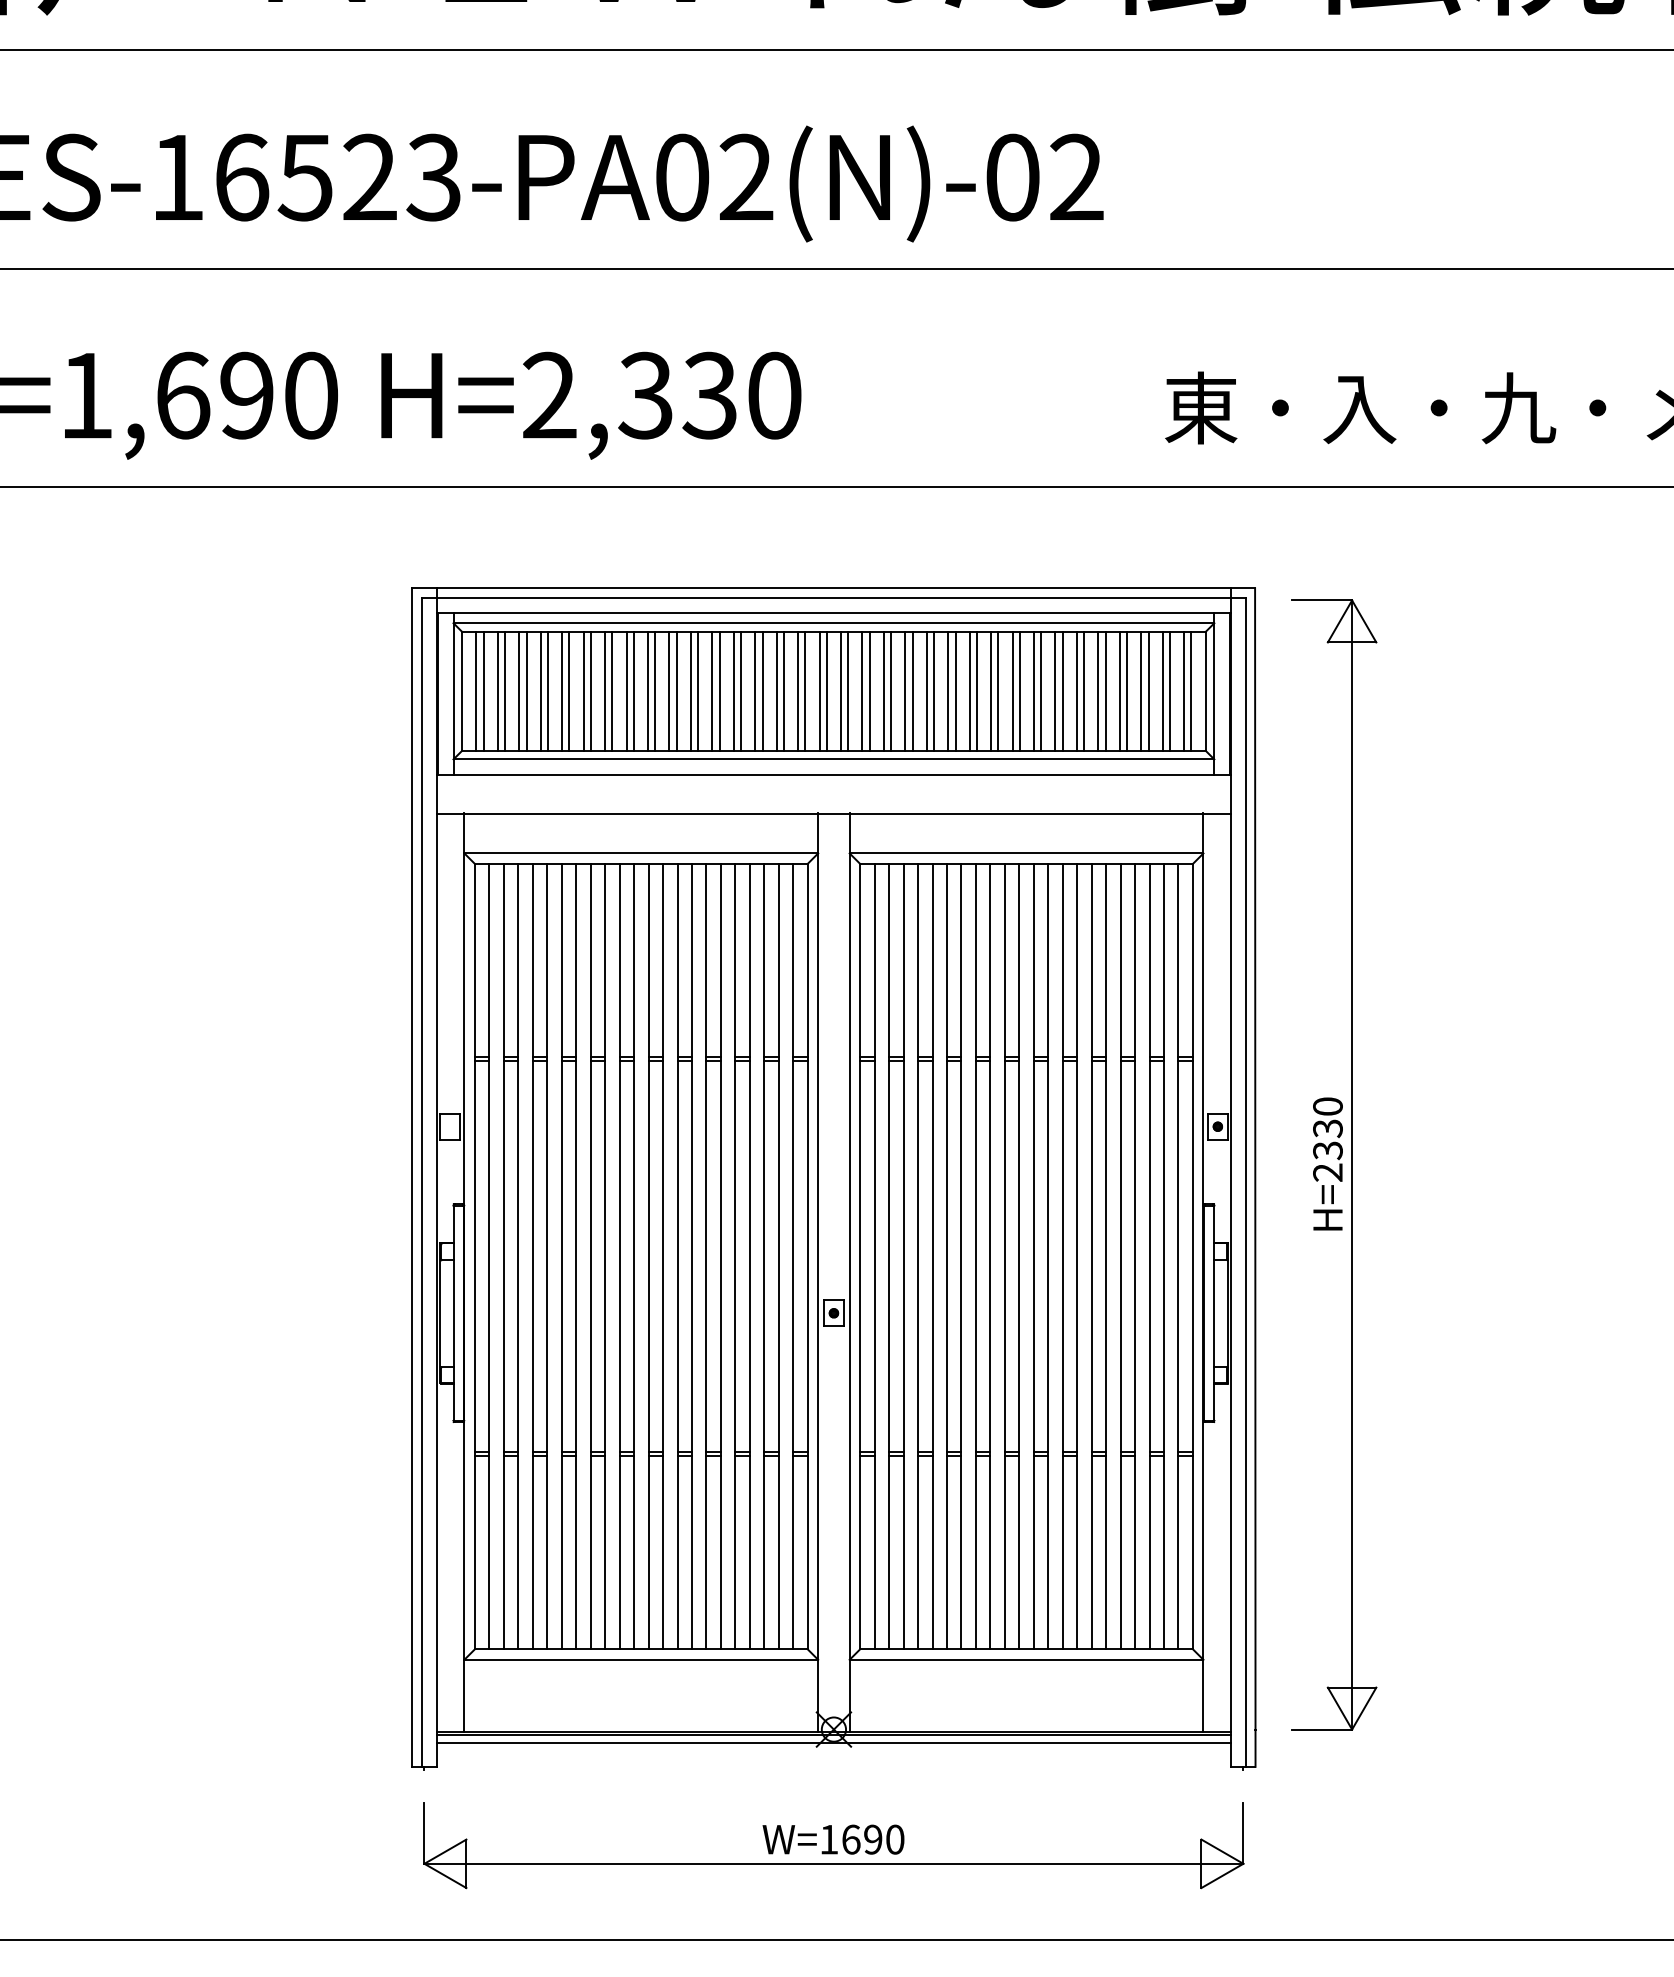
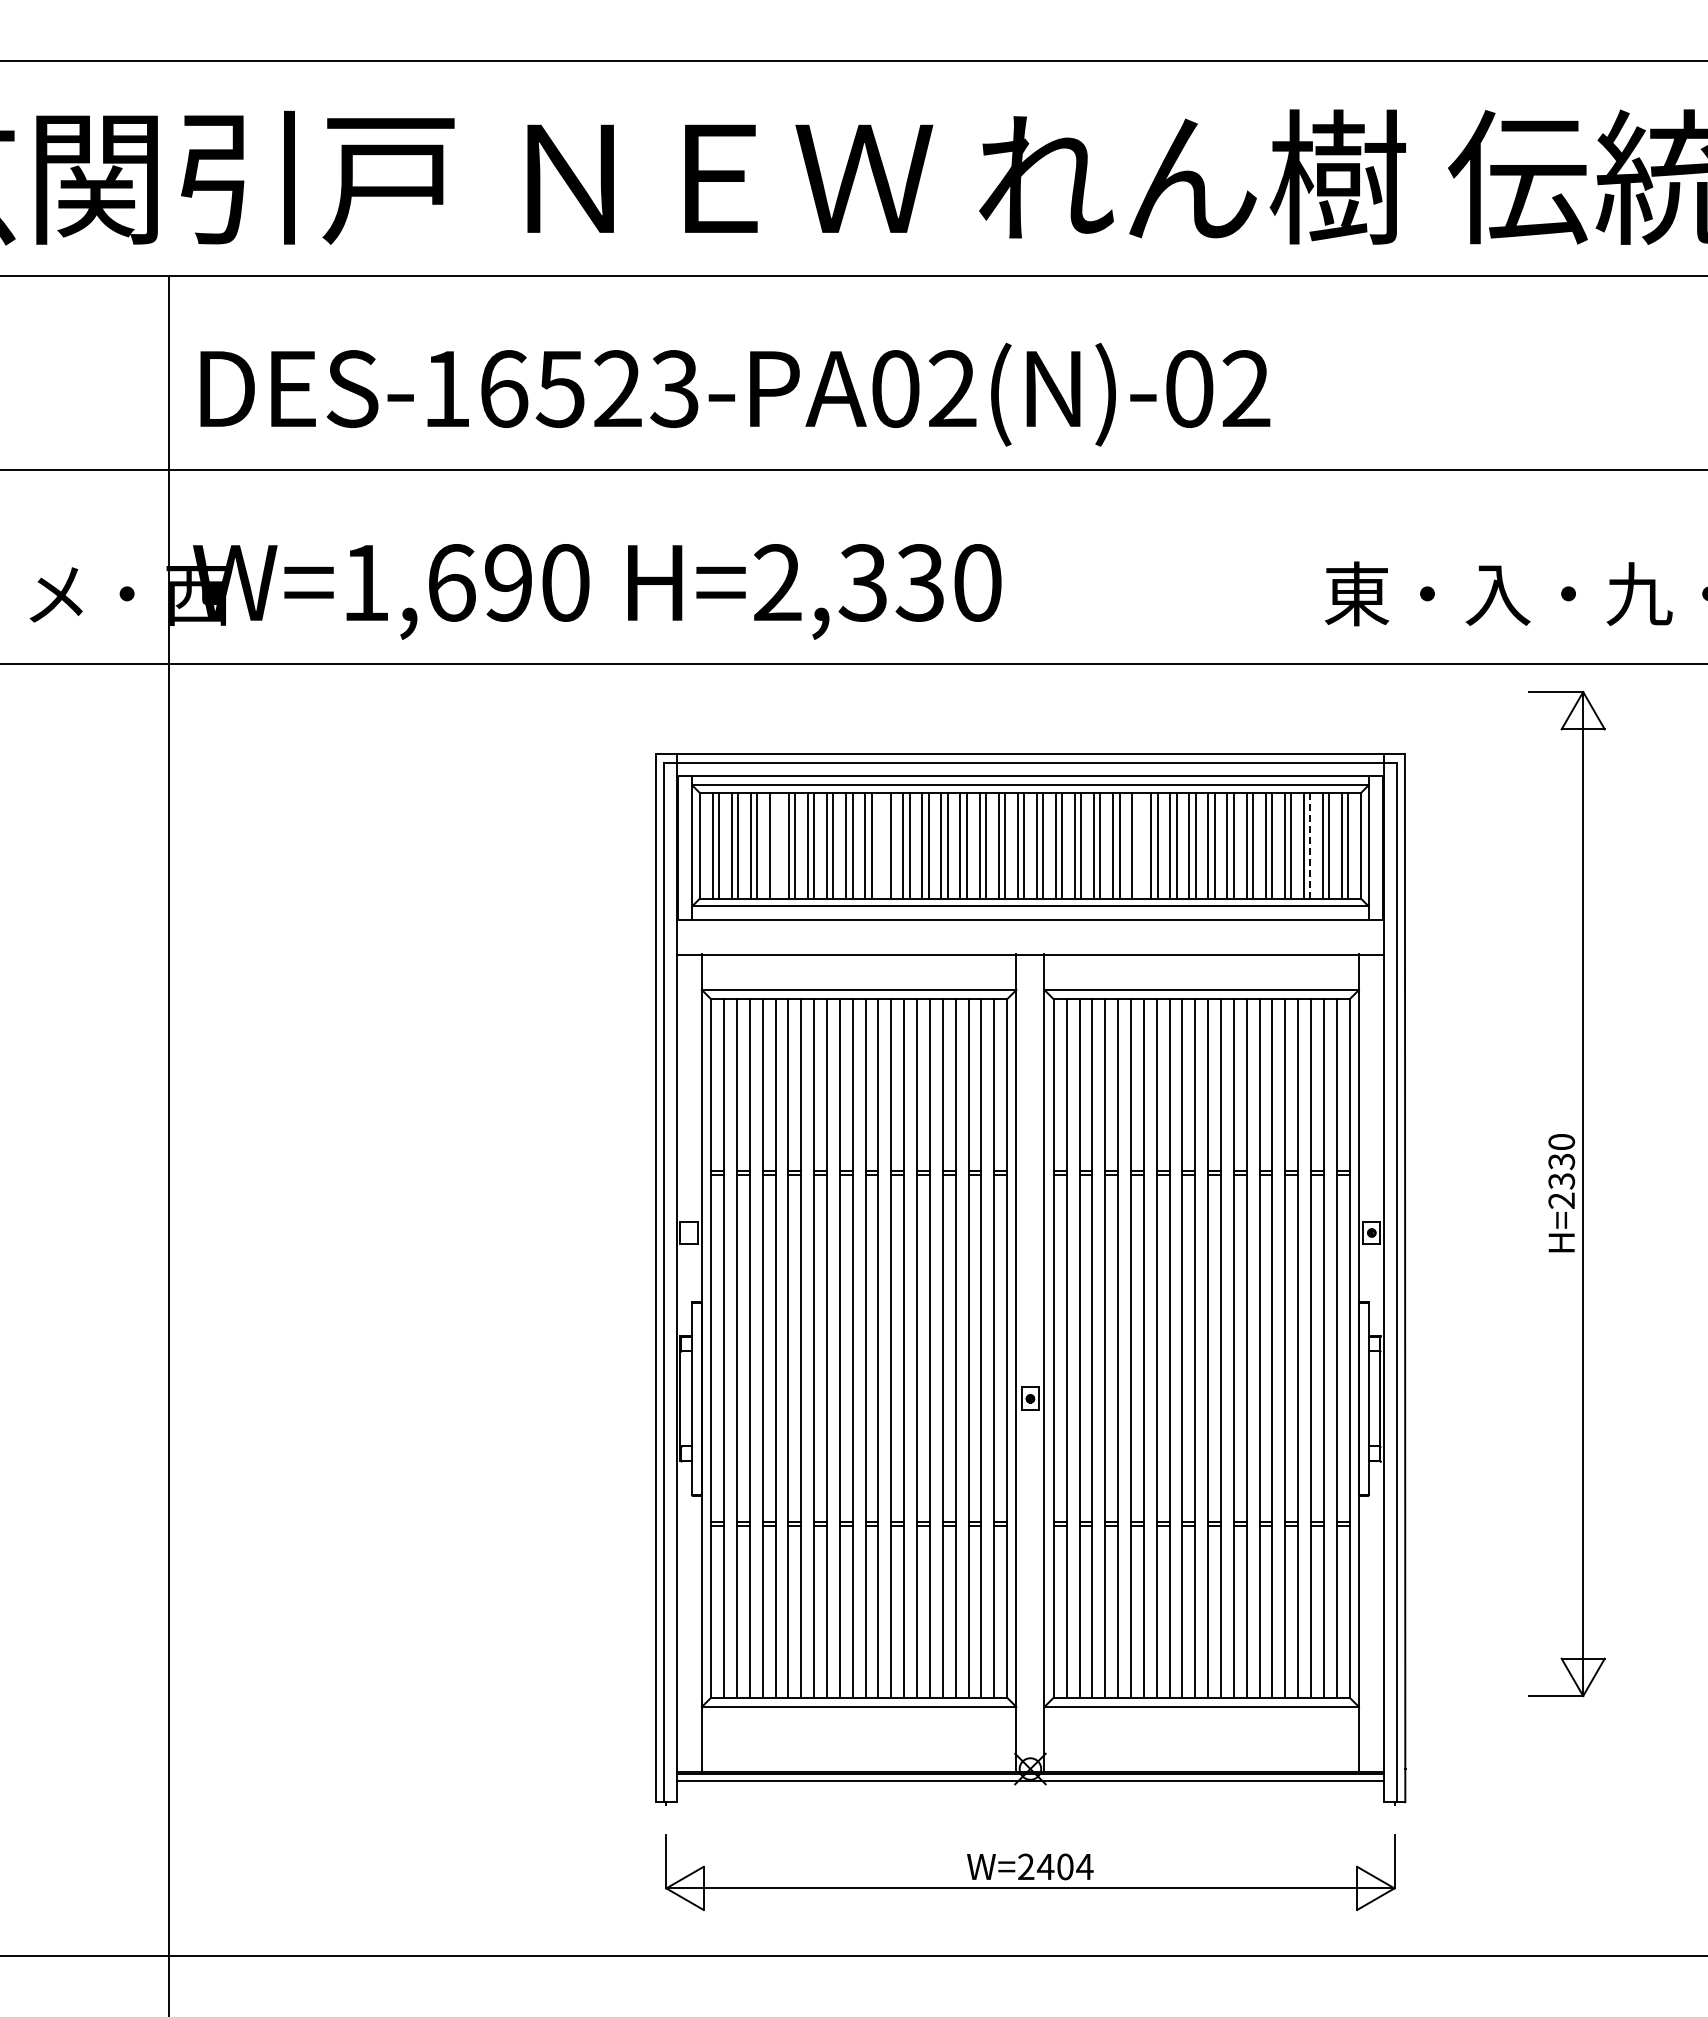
line: (548, 690) -> (776, 845), removed
line: (669, 690) -> (884, 845), removed
line: (955, 690) -> (1138, 845), removed
line: (1148, 690) -> (1310, 845), solid -> dashed
part: (1333, 1164) -> (1566, 1193), moved
text: (862, 1839) -> (1055, 1866), W=1690 -> W=2404

